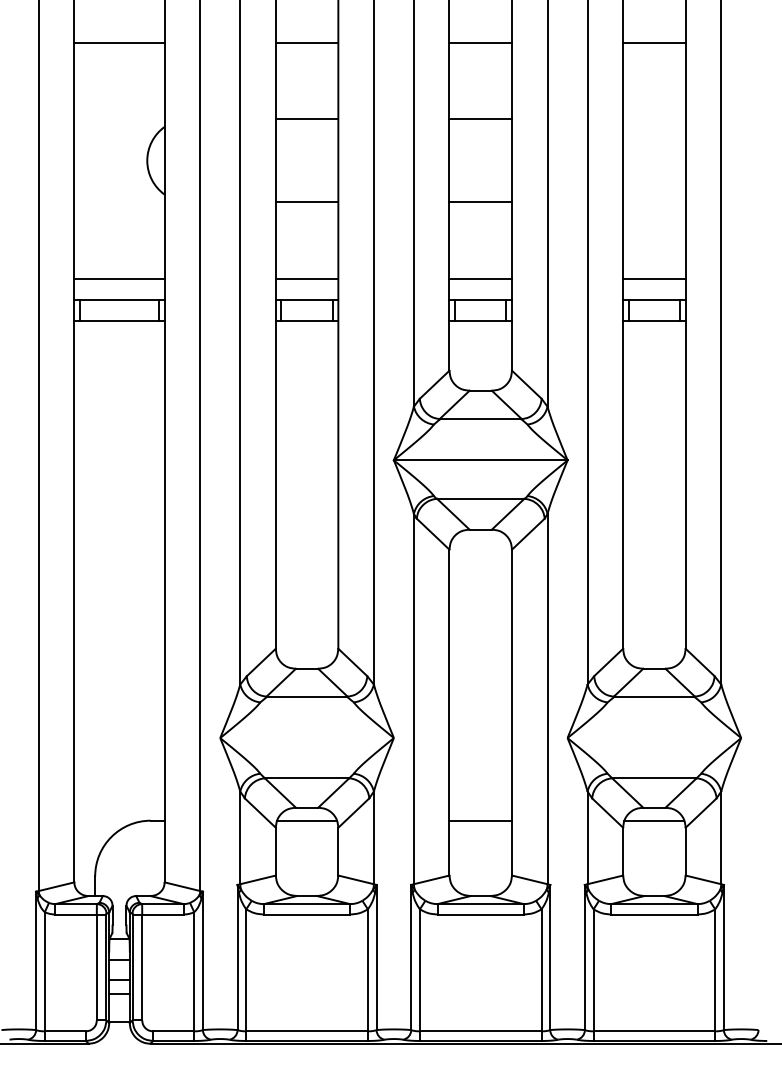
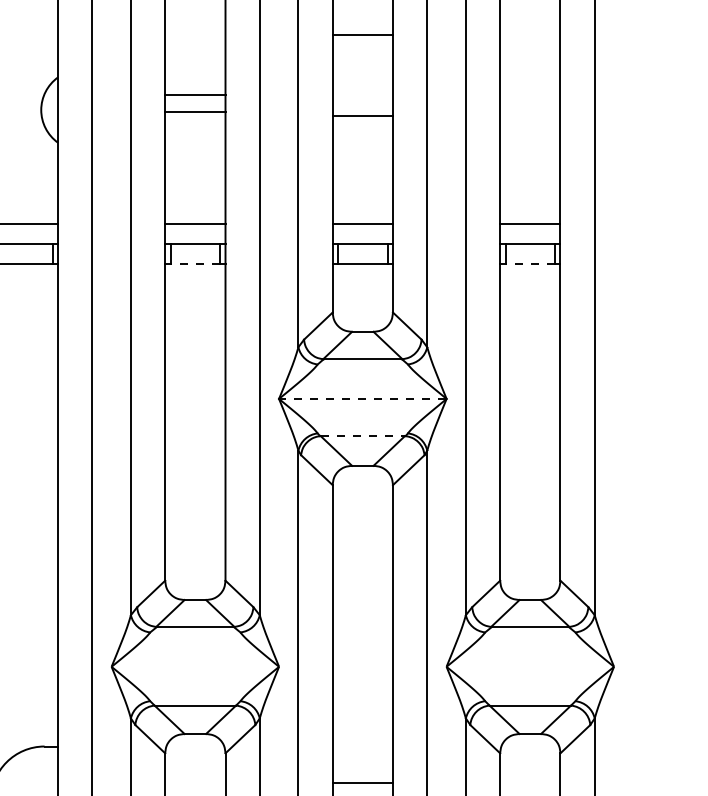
line: (306, 119) -> (194, 95), moved
line: (480, 119) -> (362, 35), moved
line: (306, 202) -> (194, 111), moved
line: (480, 202) -> (362, 115), moved
line: (307, 320) -> (195, 264), solid -> dashed
line: (654, 320) -> (530, 264), solid -> dashed
line: (480, 460) -> (362, 399), solid -> dashed
line: (480, 498) -> (362, 435), solid -> dashed
line: (307, 820) -> (195, 746), removed
line: (480, 820) -> (362, 782), moved
line: (654, 820) -> (530, 746), removed

